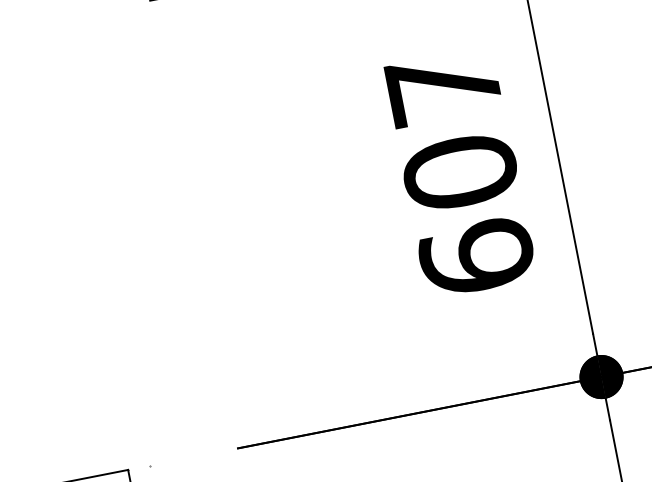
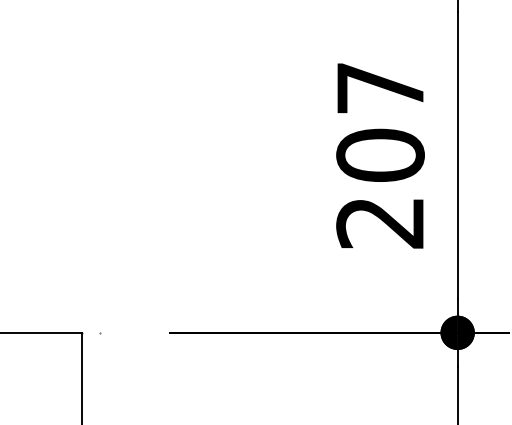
text: (476, 255) -> (380, 221), 607 -> 207

